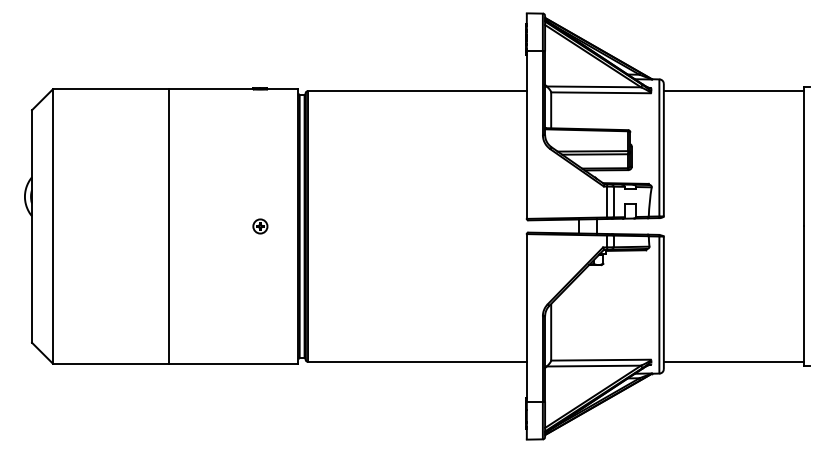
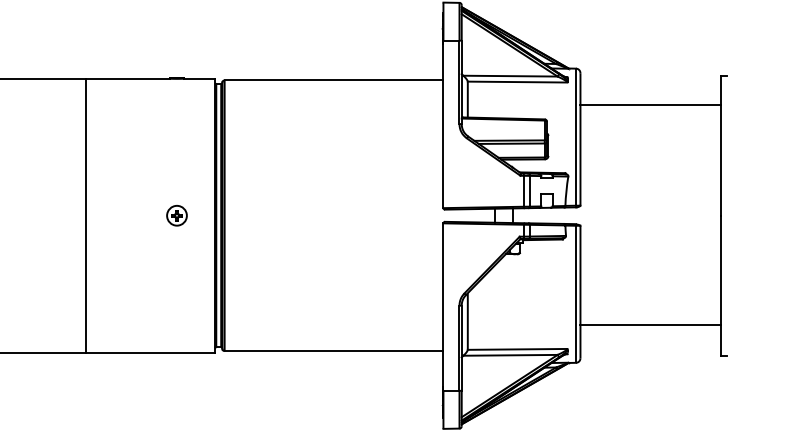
line: (733, 91) -> (650, 105), moved
part: (260, 226) -> (177, 215), size x1.4
line: (733, 361) -> (650, 324), moved

